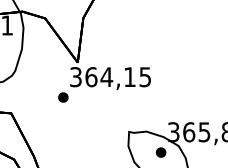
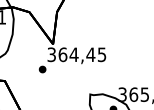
text: (129, 76) -> (90, 54), 364,15 -> 364,45

